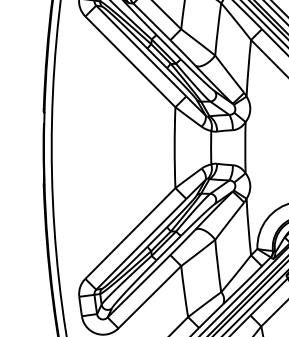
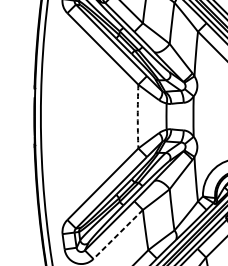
arc: (174, 147) -> (137, 116), solid -> dashed
line: (149, 297) -> (117, 234), solid -> dashed

